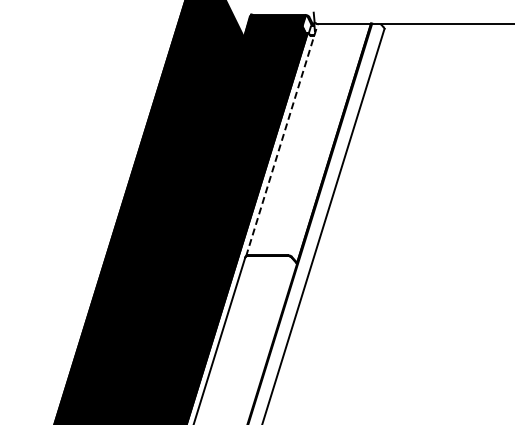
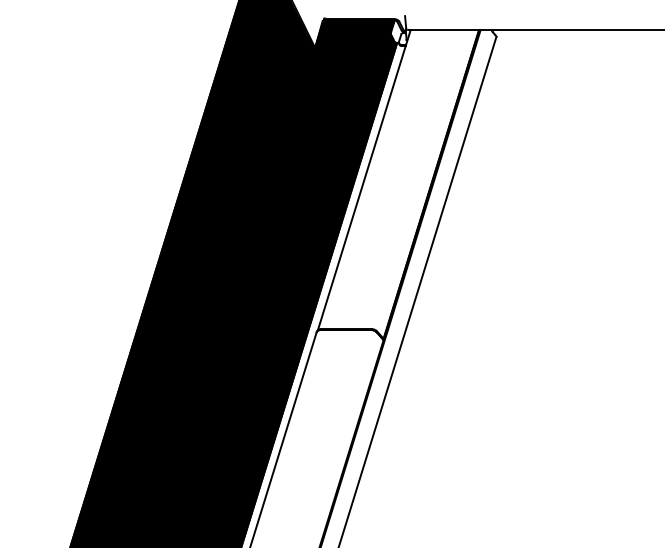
line: (282, 139) -> (364, 179), dashed -> solid

